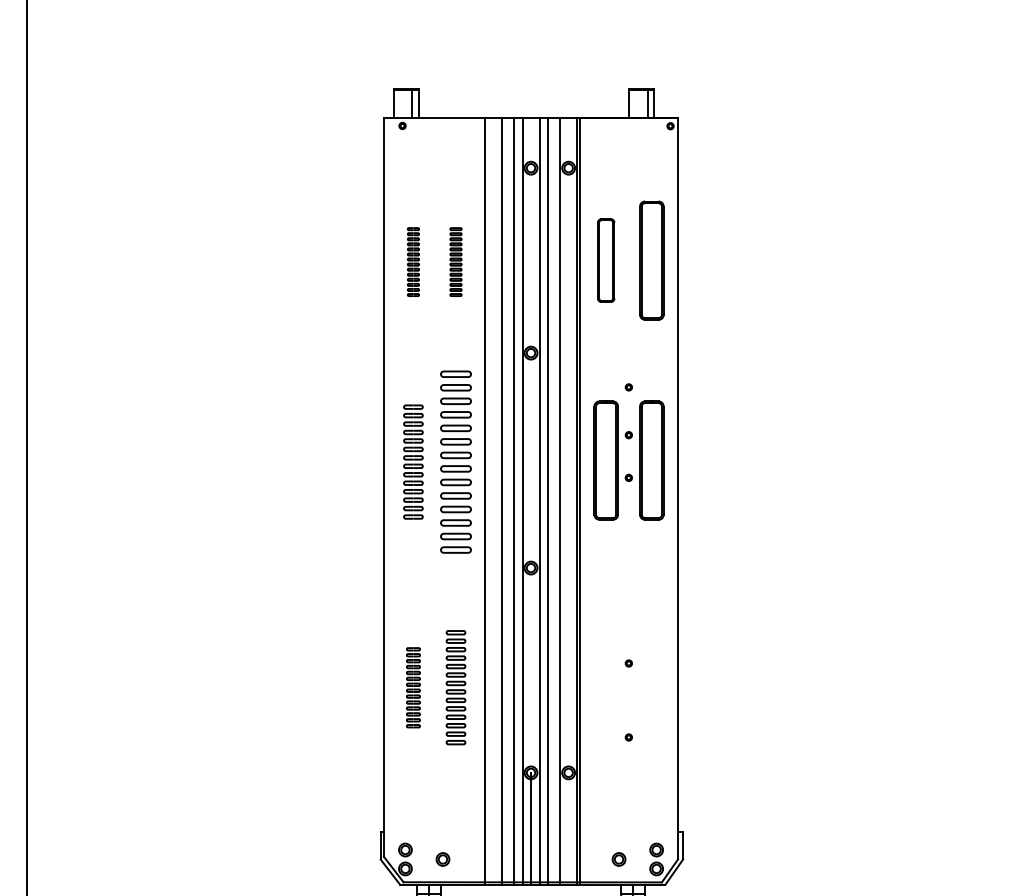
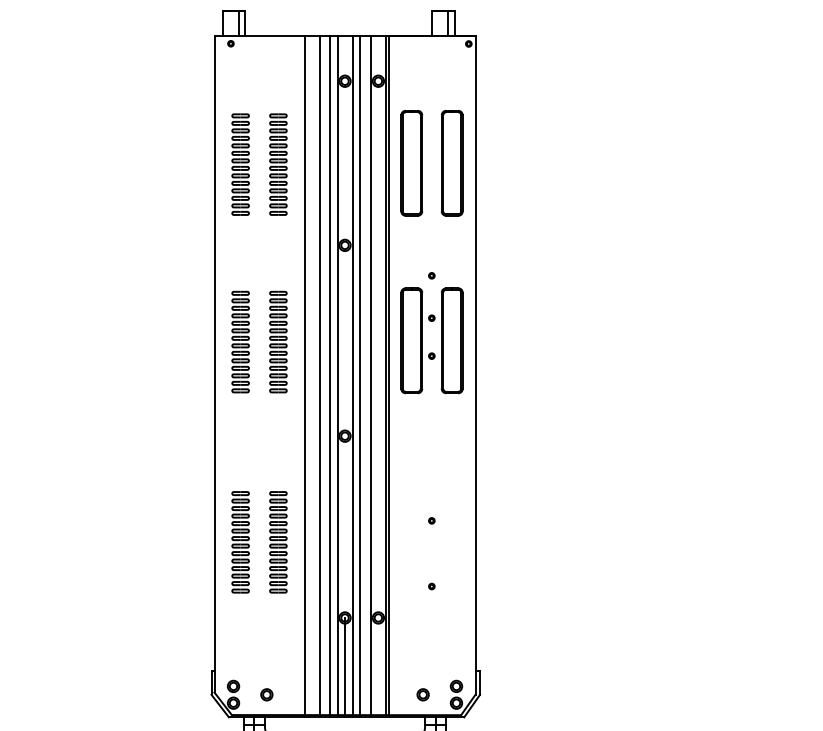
part: (605, 260) -> (411, 163), size x1.43
part: (413, 261) -> (240, 164), size x1.67
part: (455, 261) -> (277, 164), size x1.67
part: (455, 461) -> (277, 341), size x0.62
part: (413, 687) -> (240, 542), size x1.43

